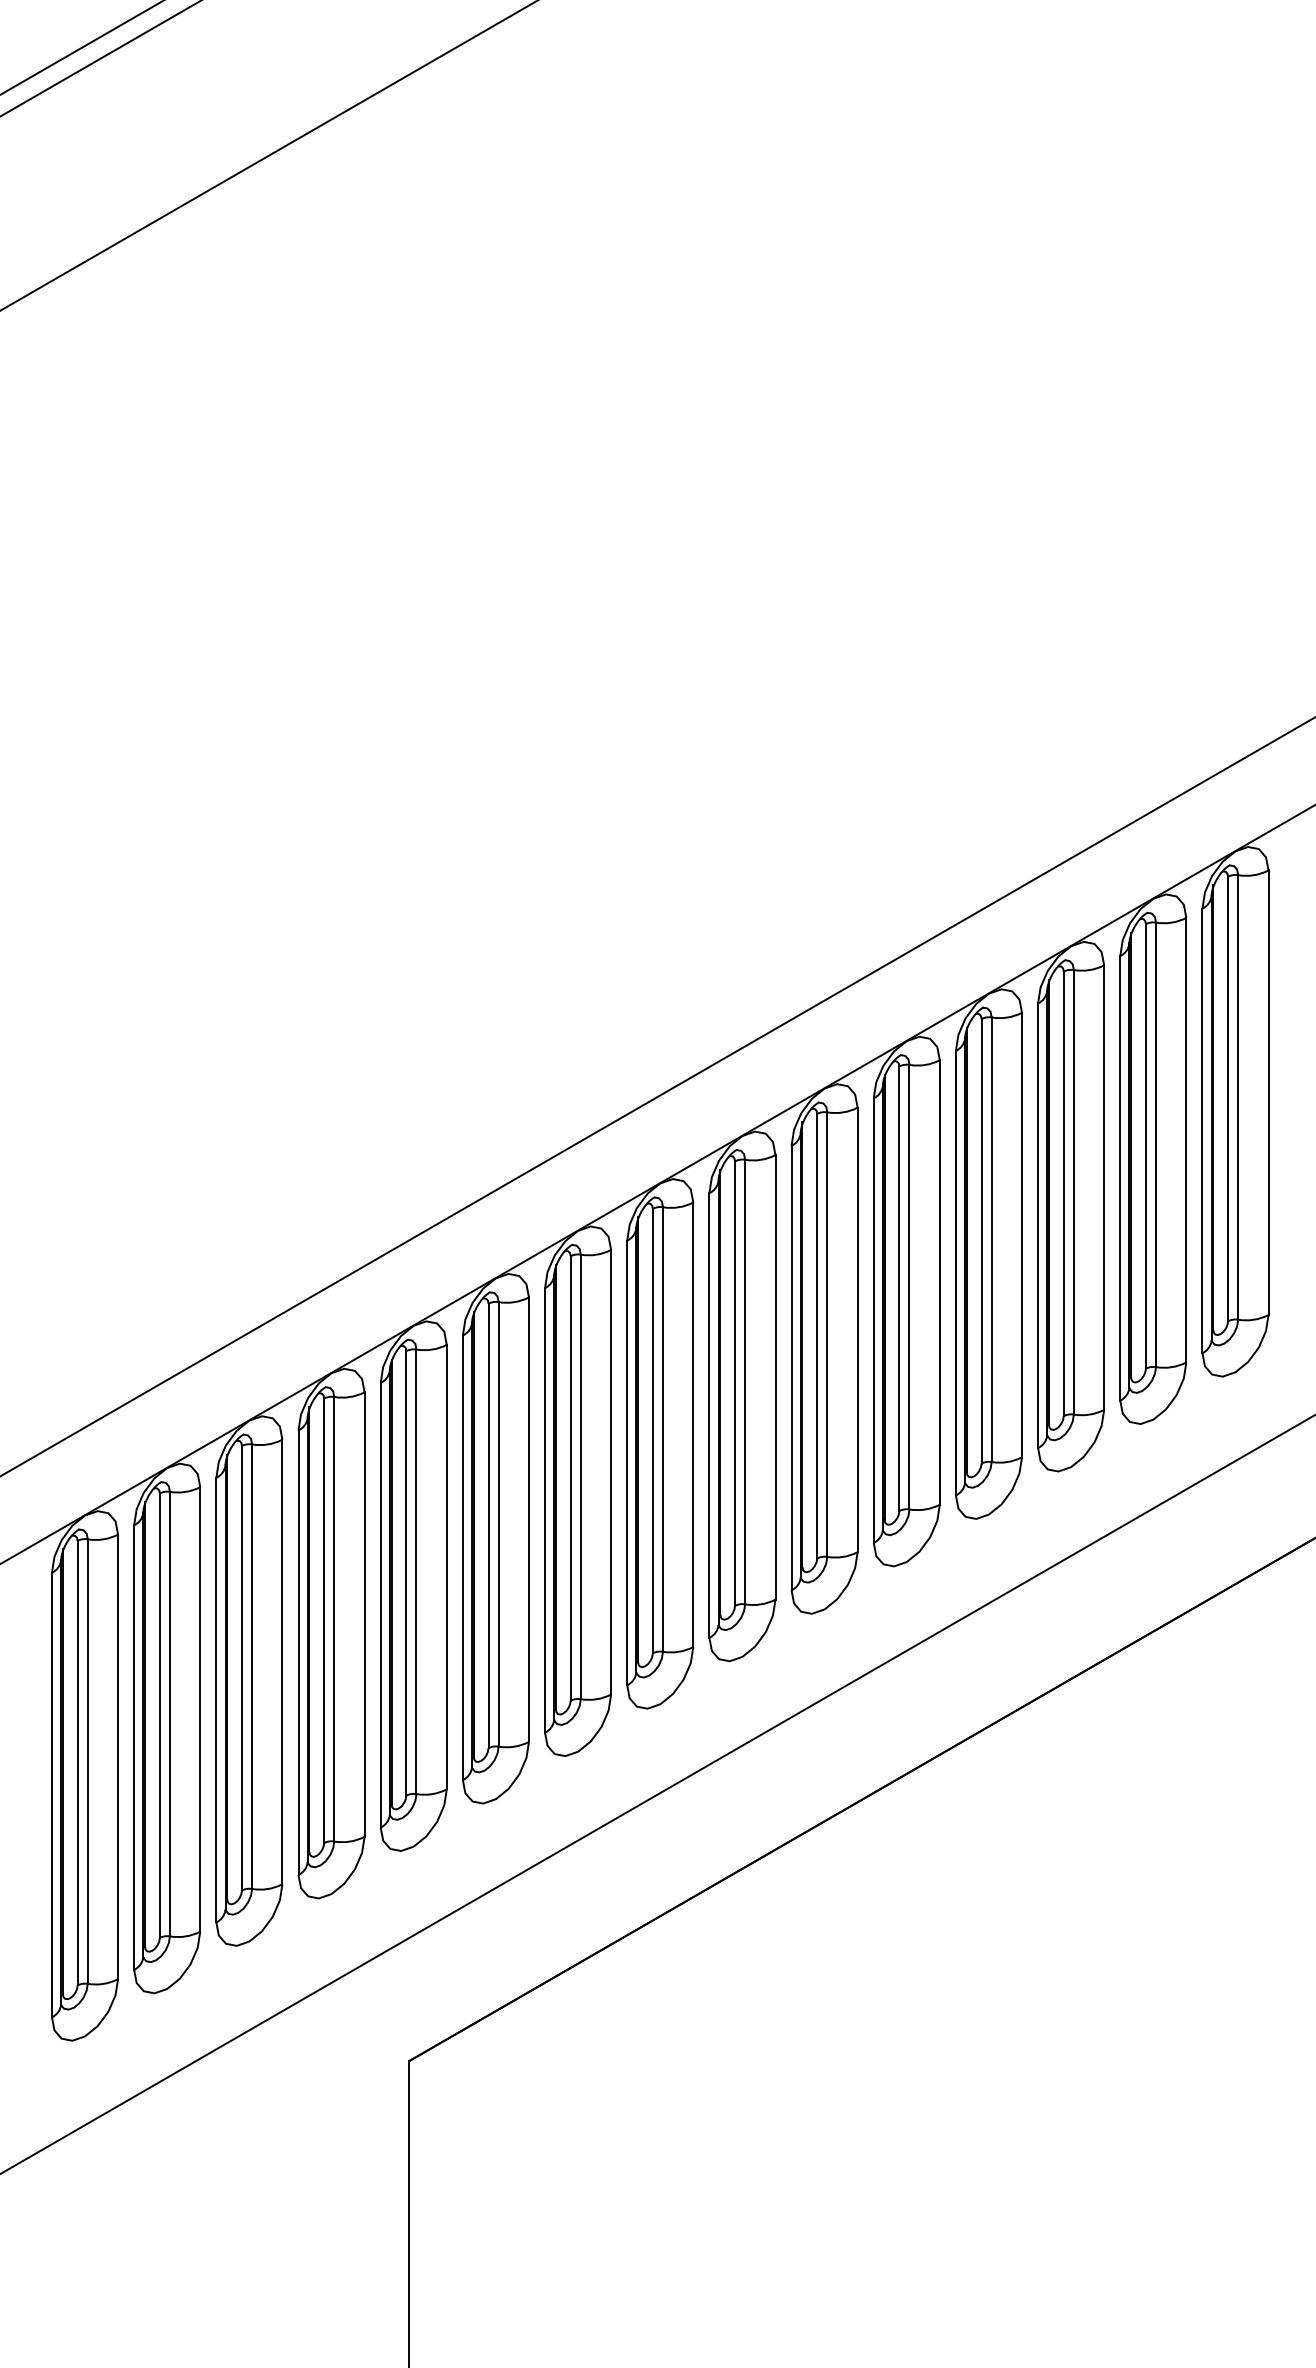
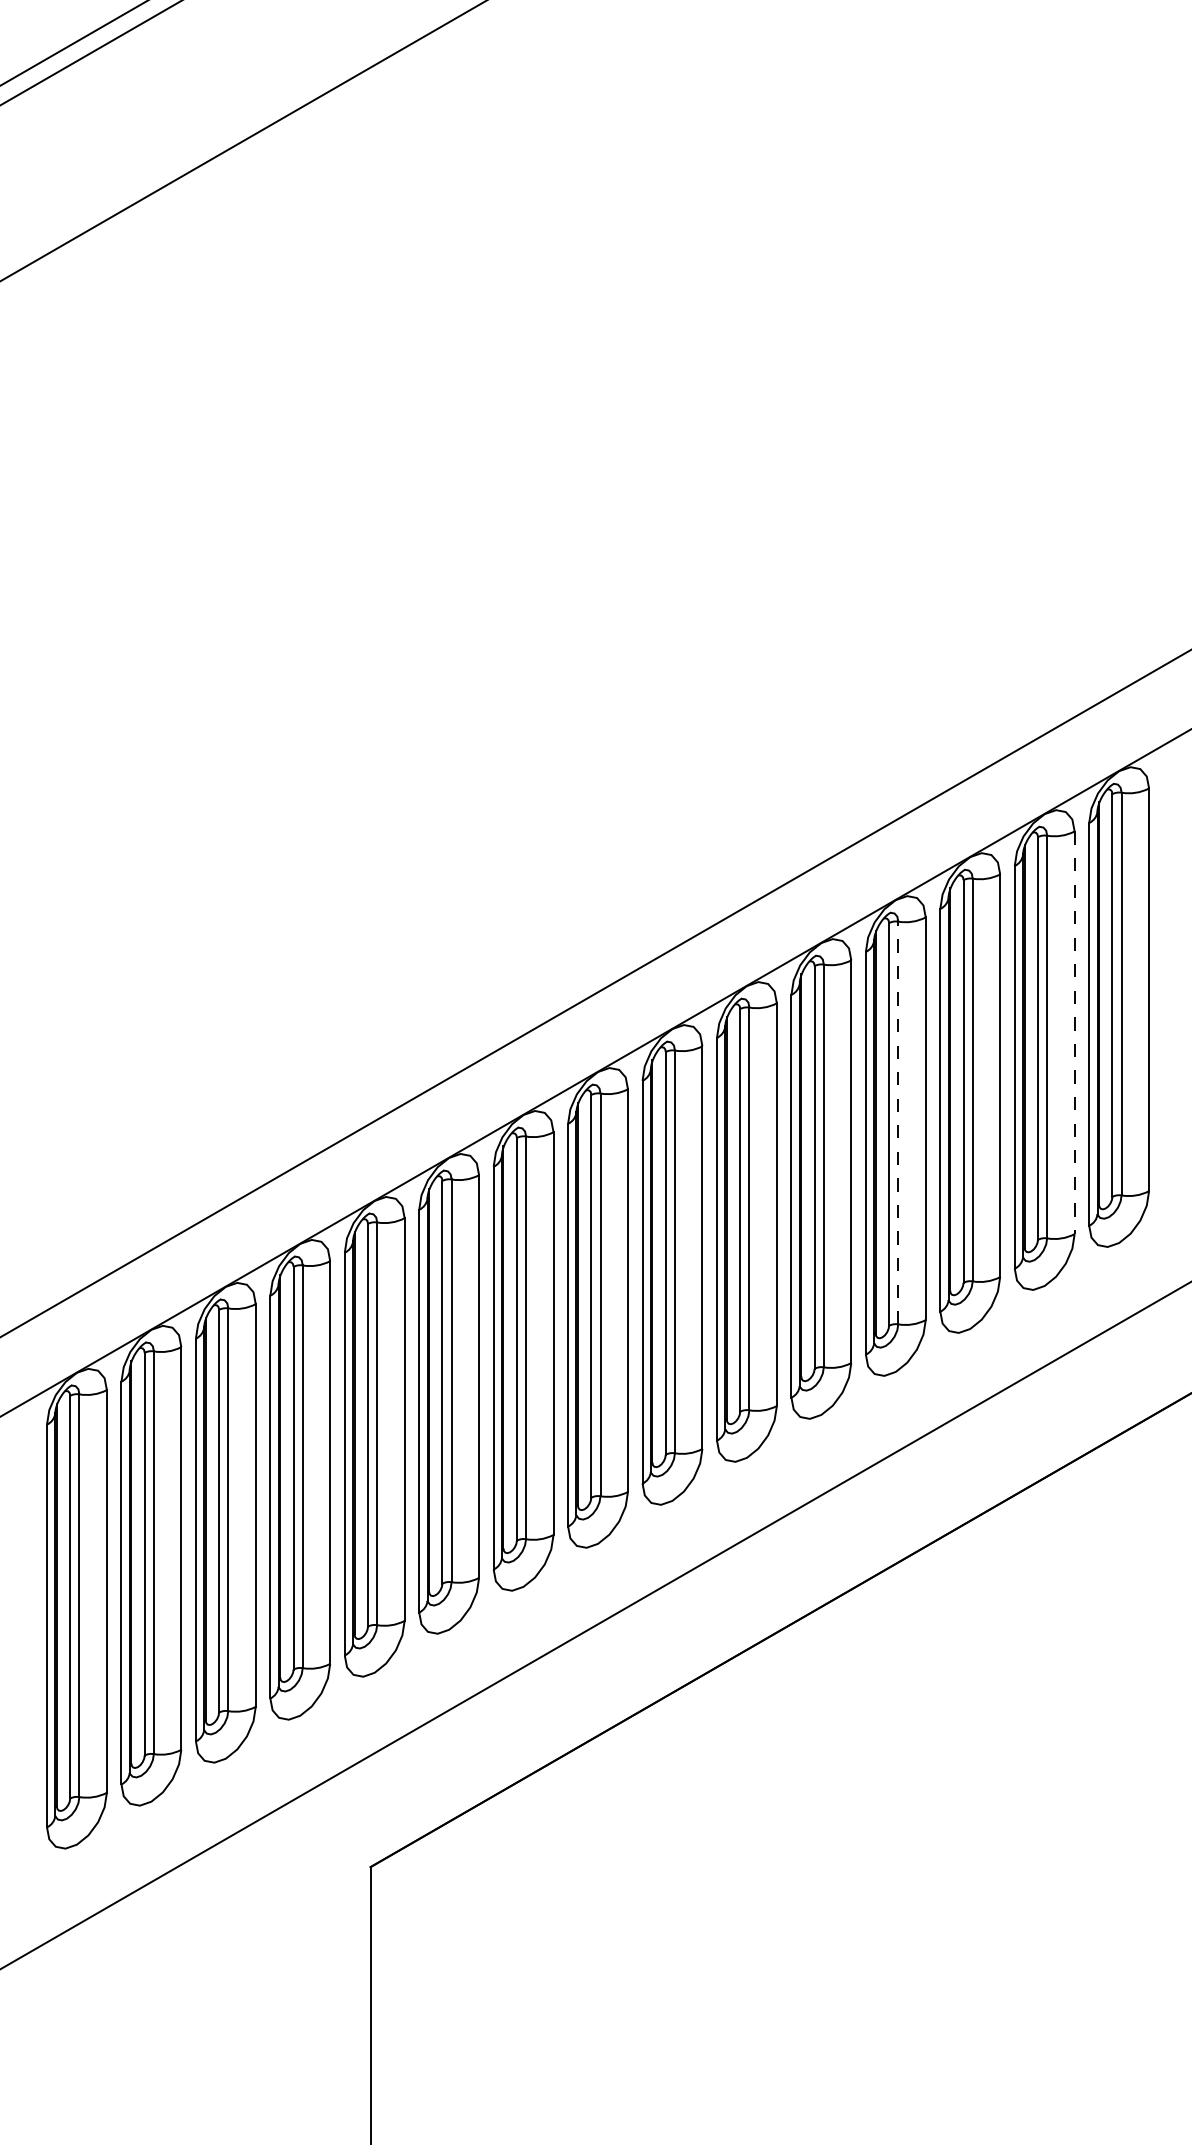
line: (1186, 1140) -> (1074, 1033), solid -> dashed
line: (991, 1239) -> (898, 1122), solid -> dashed

